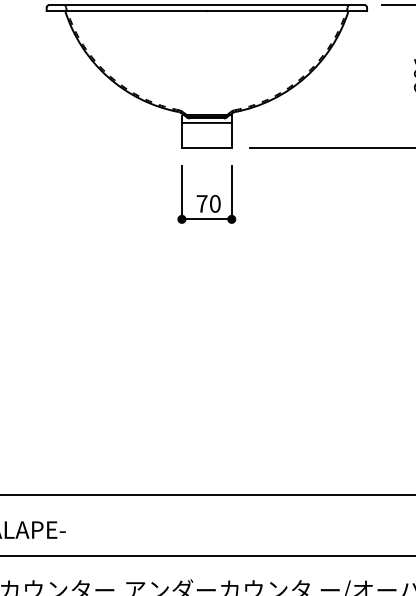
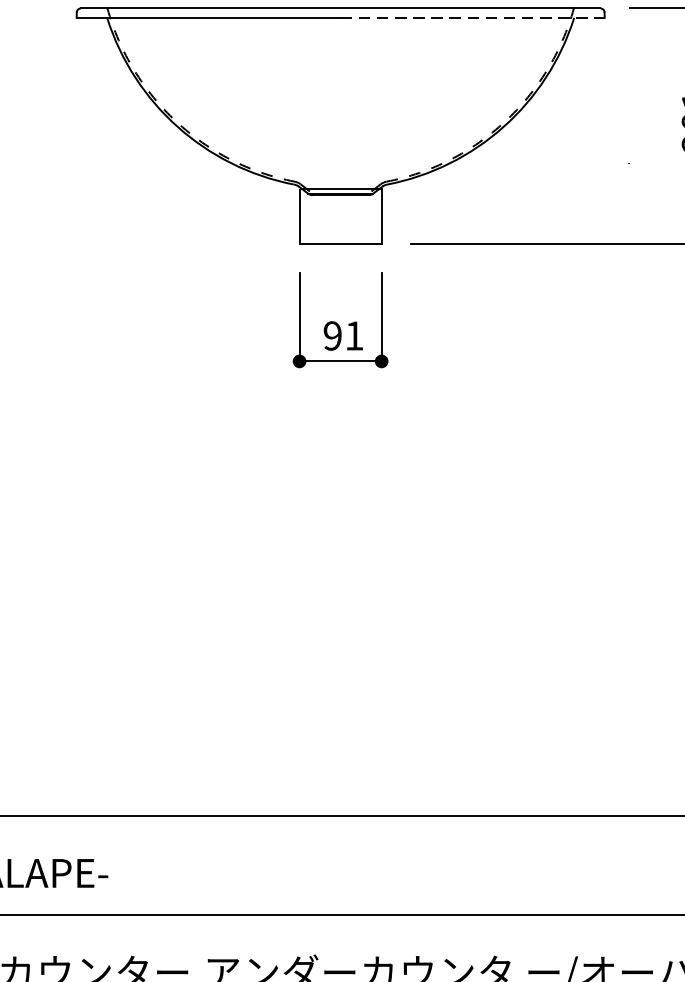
line: (287, 10) -> (473, 17), solid -> dashed
line: (206, 122) -> (340, 201), removed
text: (208, 203) -> (343, 335), 70 -> 91

